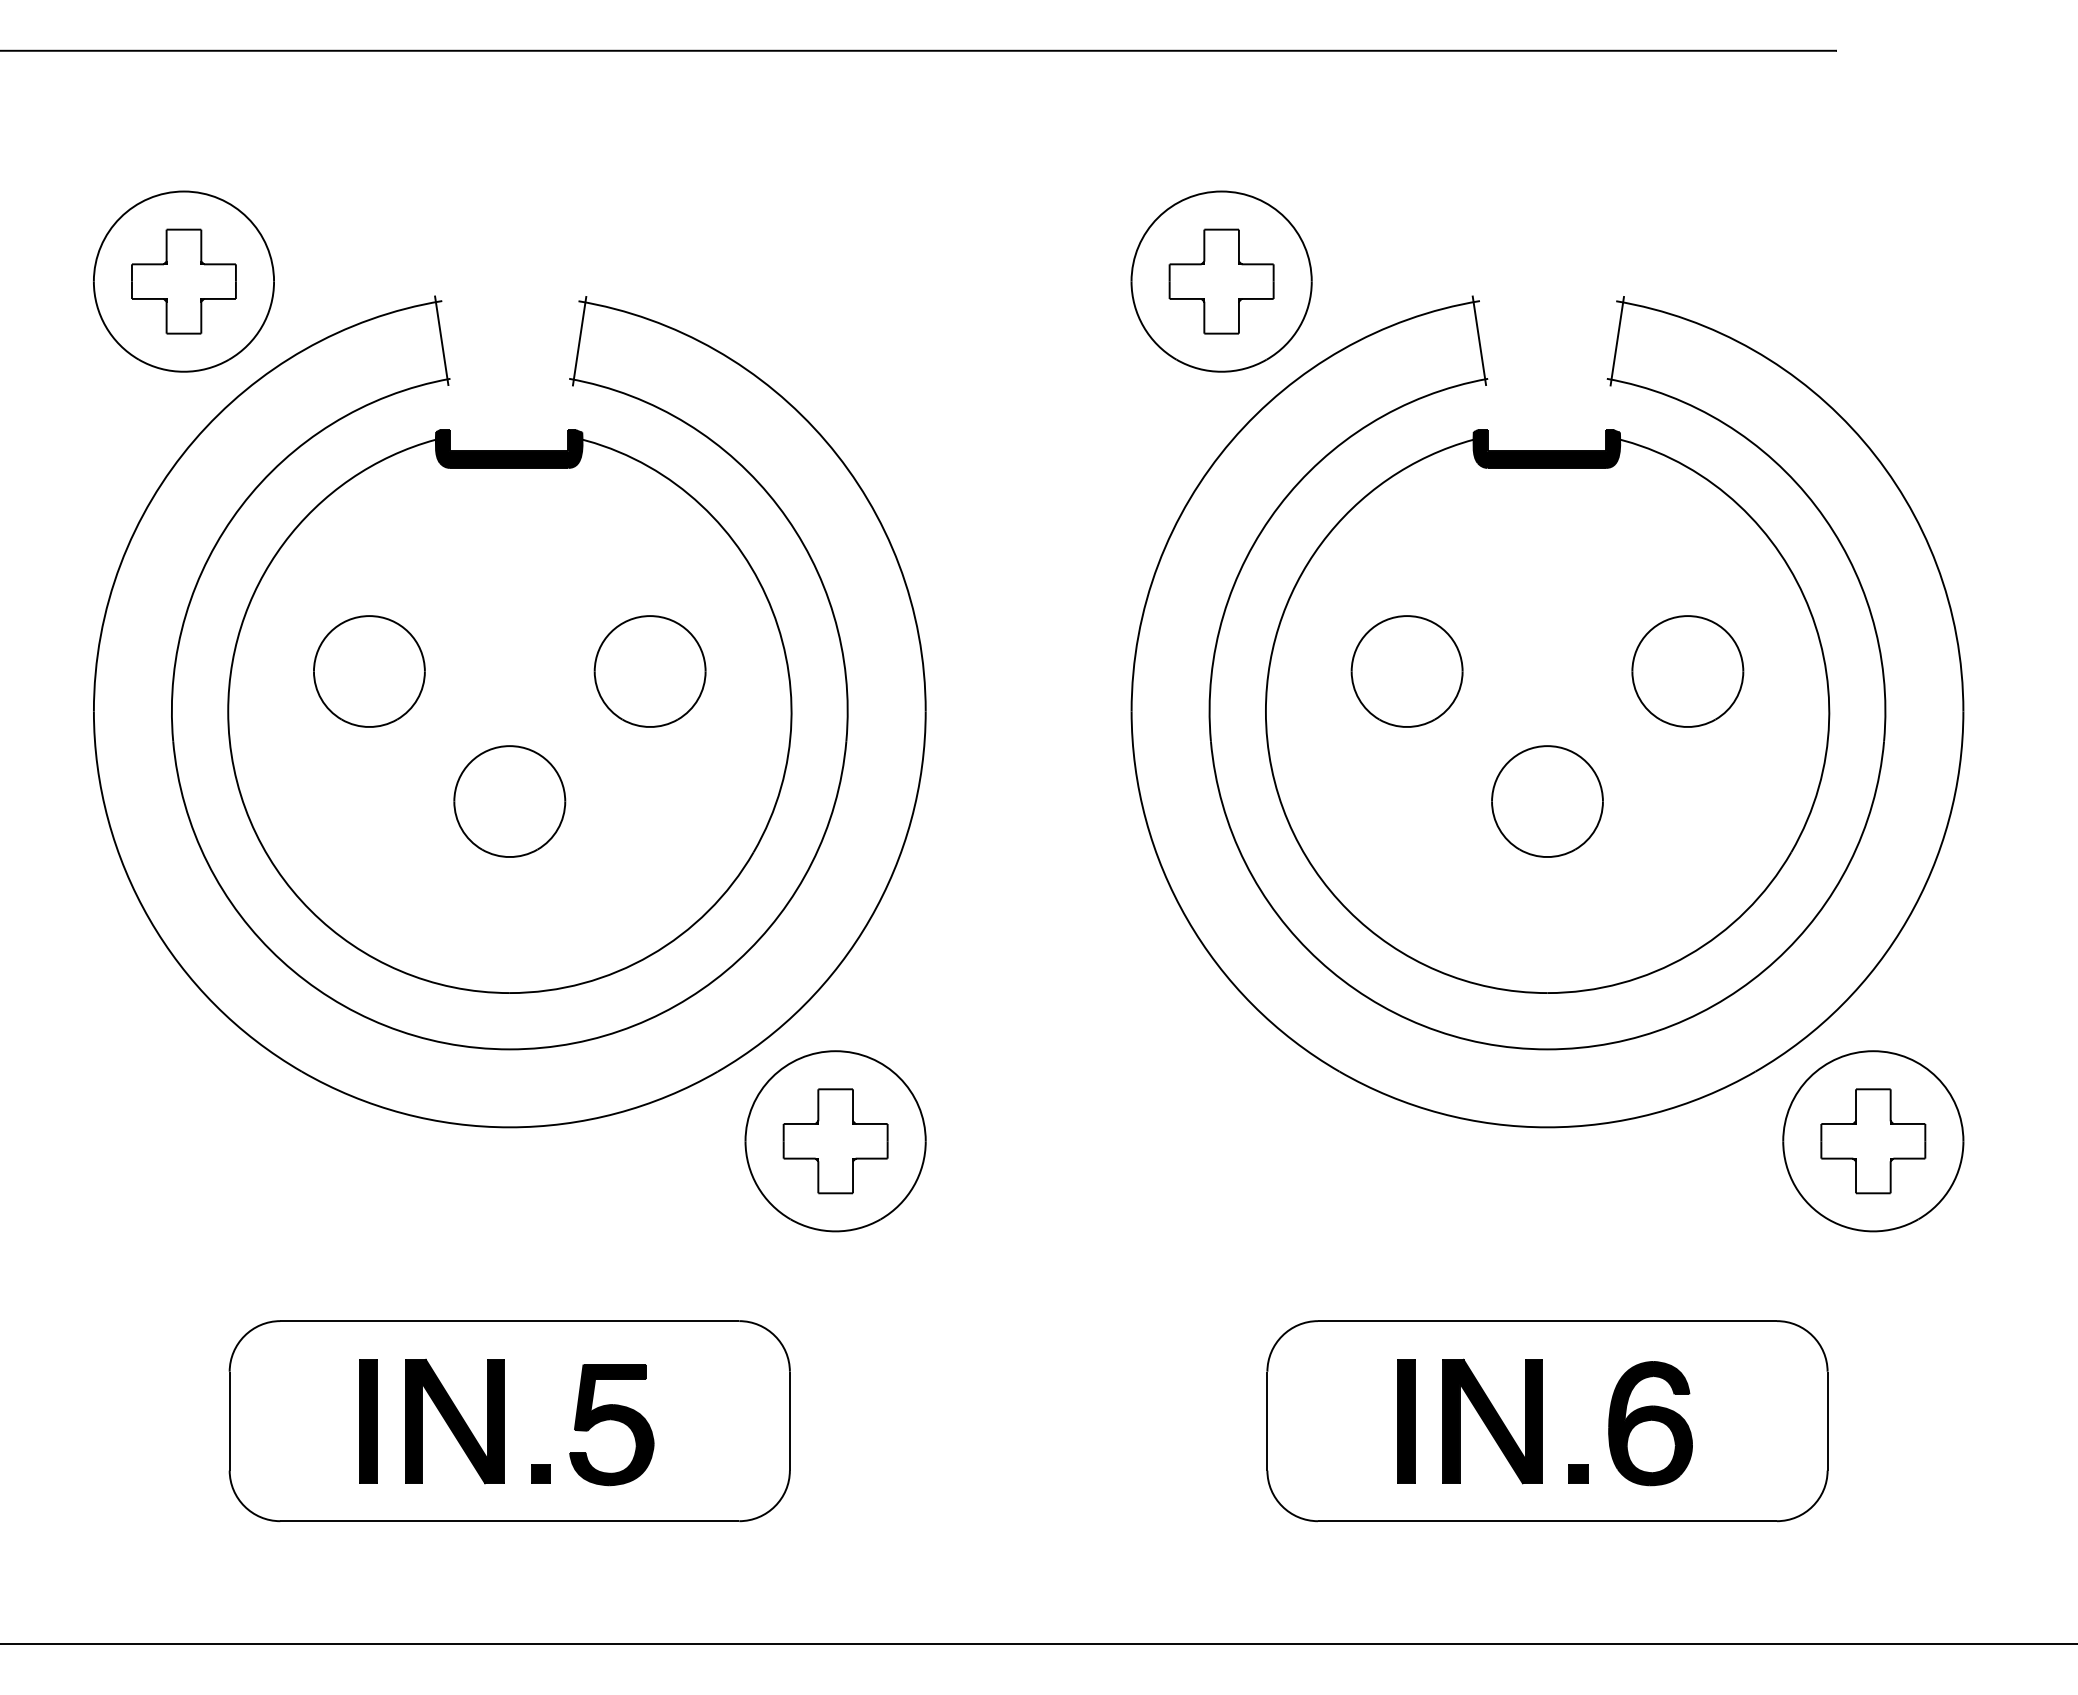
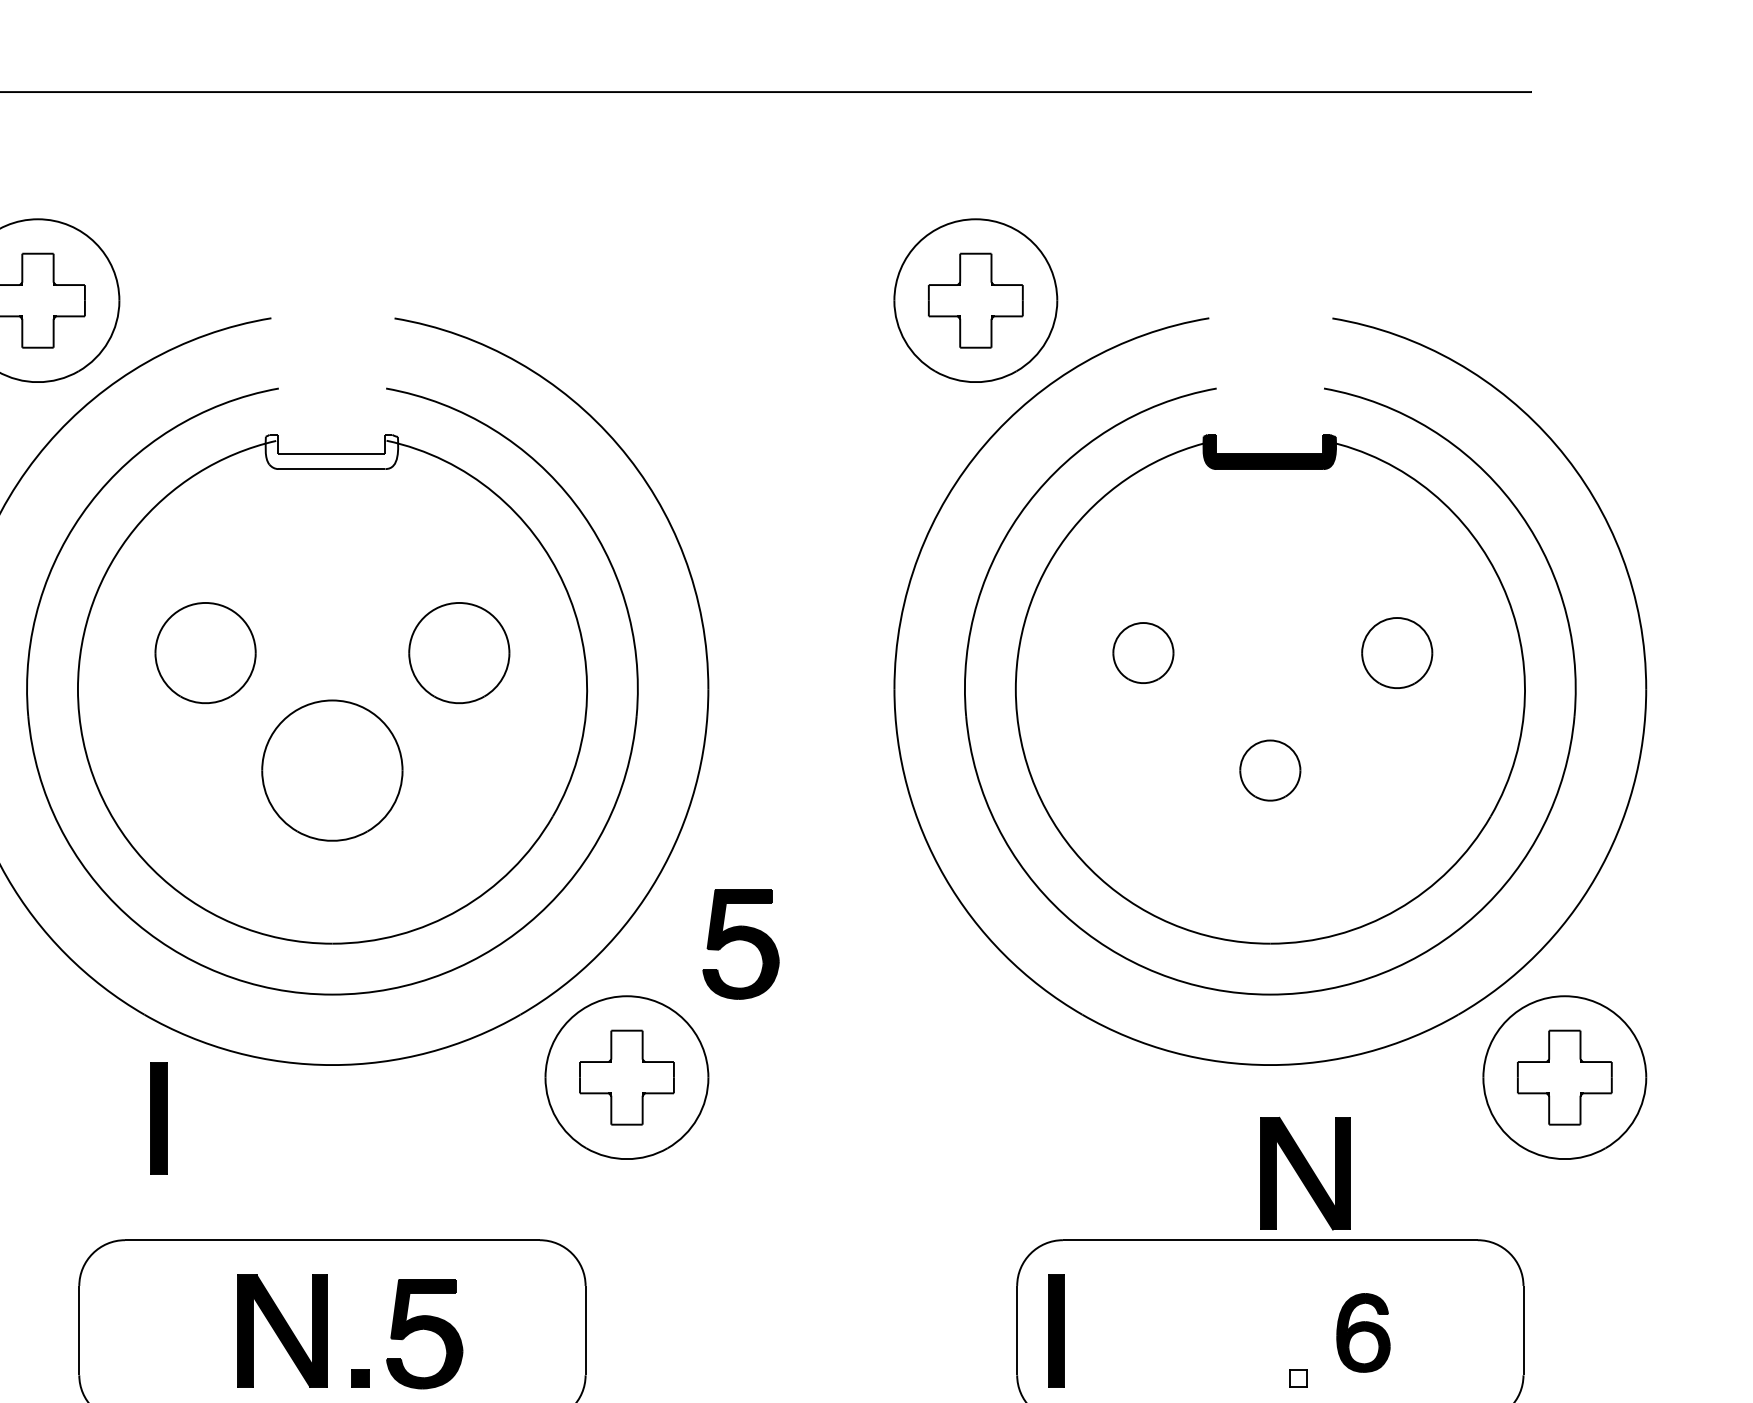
line: (441, 340) -> (270, 353), removed
line: (1479, 340) -> (1208, 353), removed
line: (579, 341) -> (395, 354), removed
line: (1616, 341) -> (1332, 354), removed
fill: (508, 448) -> (331, 451), removed
part: (1406, 671) -> (1142, 653), size x0.6
part: (1687, 671) -> (1396, 653), size x0.7
part: (509, 801) -> (332, 770), size x1.4
part: (1547, 801) -> (1270, 770), size x0.6
part: (961, 994) -> (740, 945), added
part: (368, 1421) -> (158, 1118), moved
part: (1406, 1421) -> (1056, 1330), moved
part: (1492, 1421) -> (1305, 1173), moved
part: (1650, 1423) -> (1363, 1332), size x0.7
fill: (1578, 1474) -> (1298, 1378), removed

